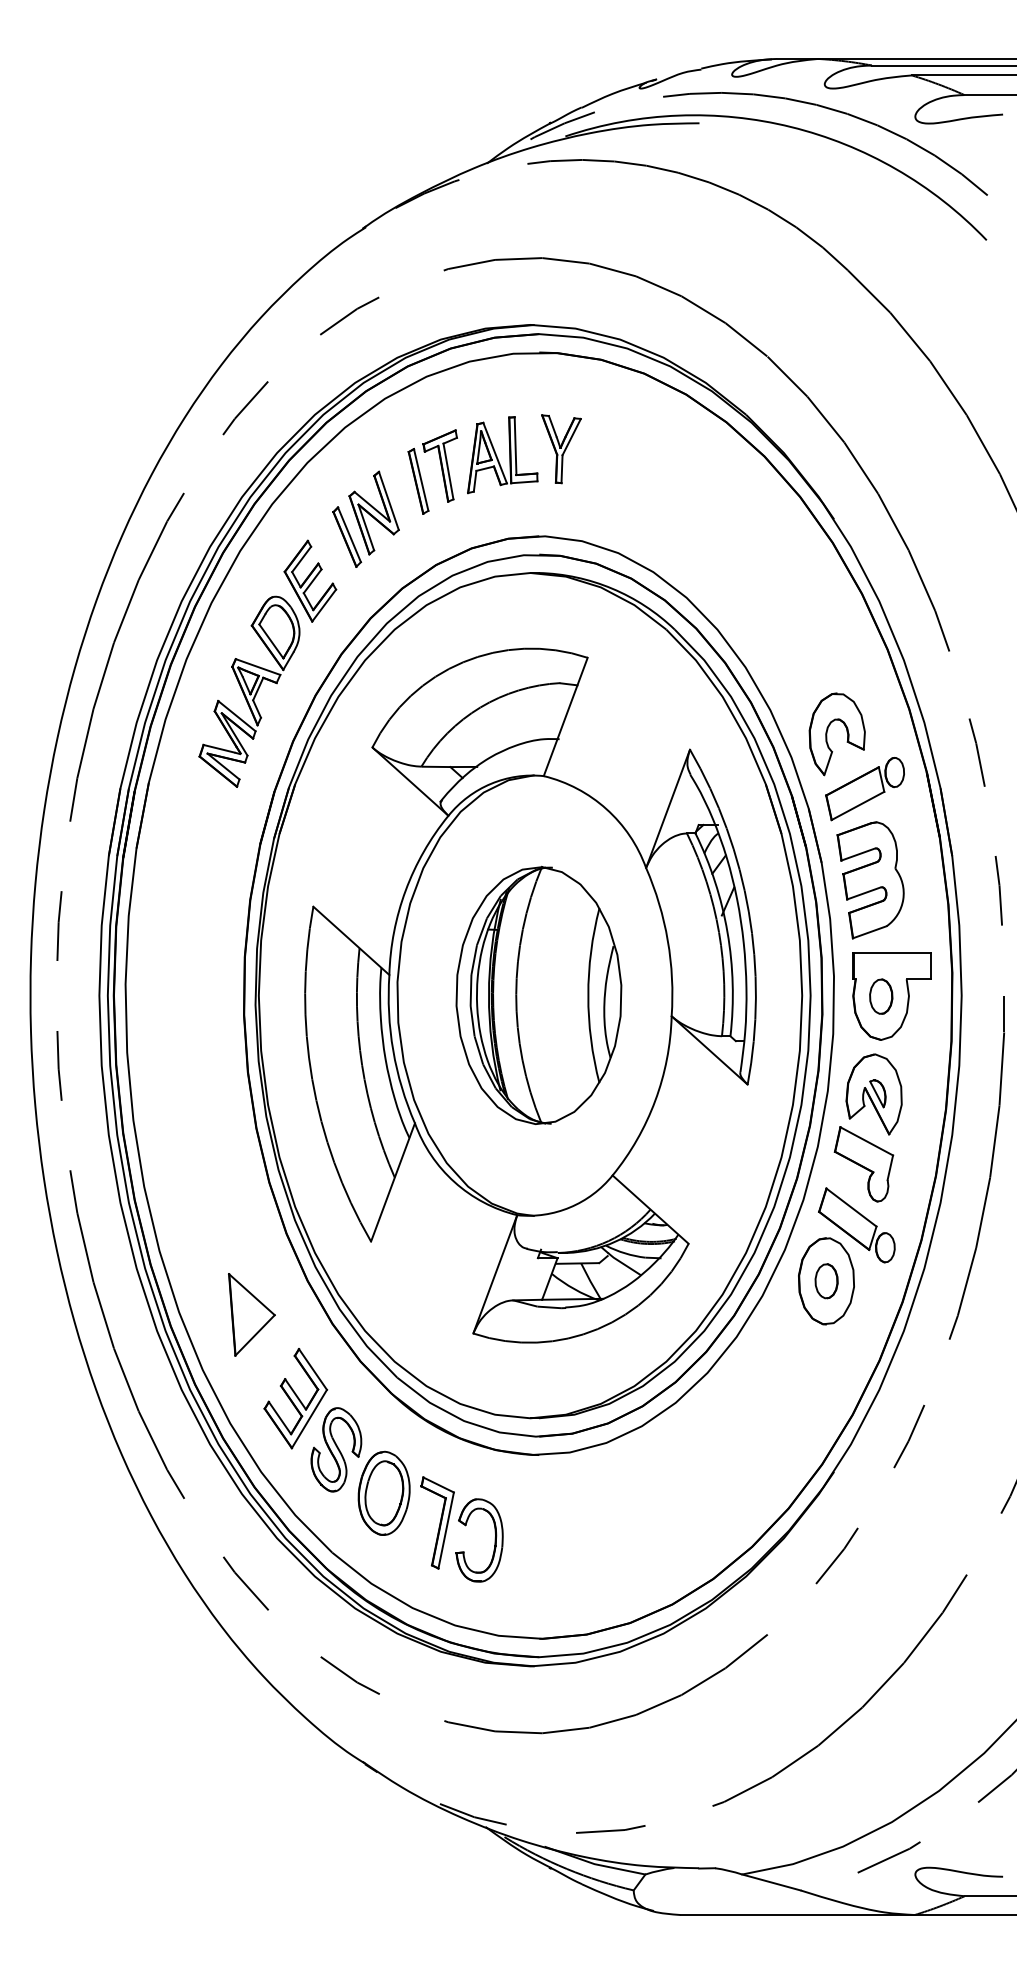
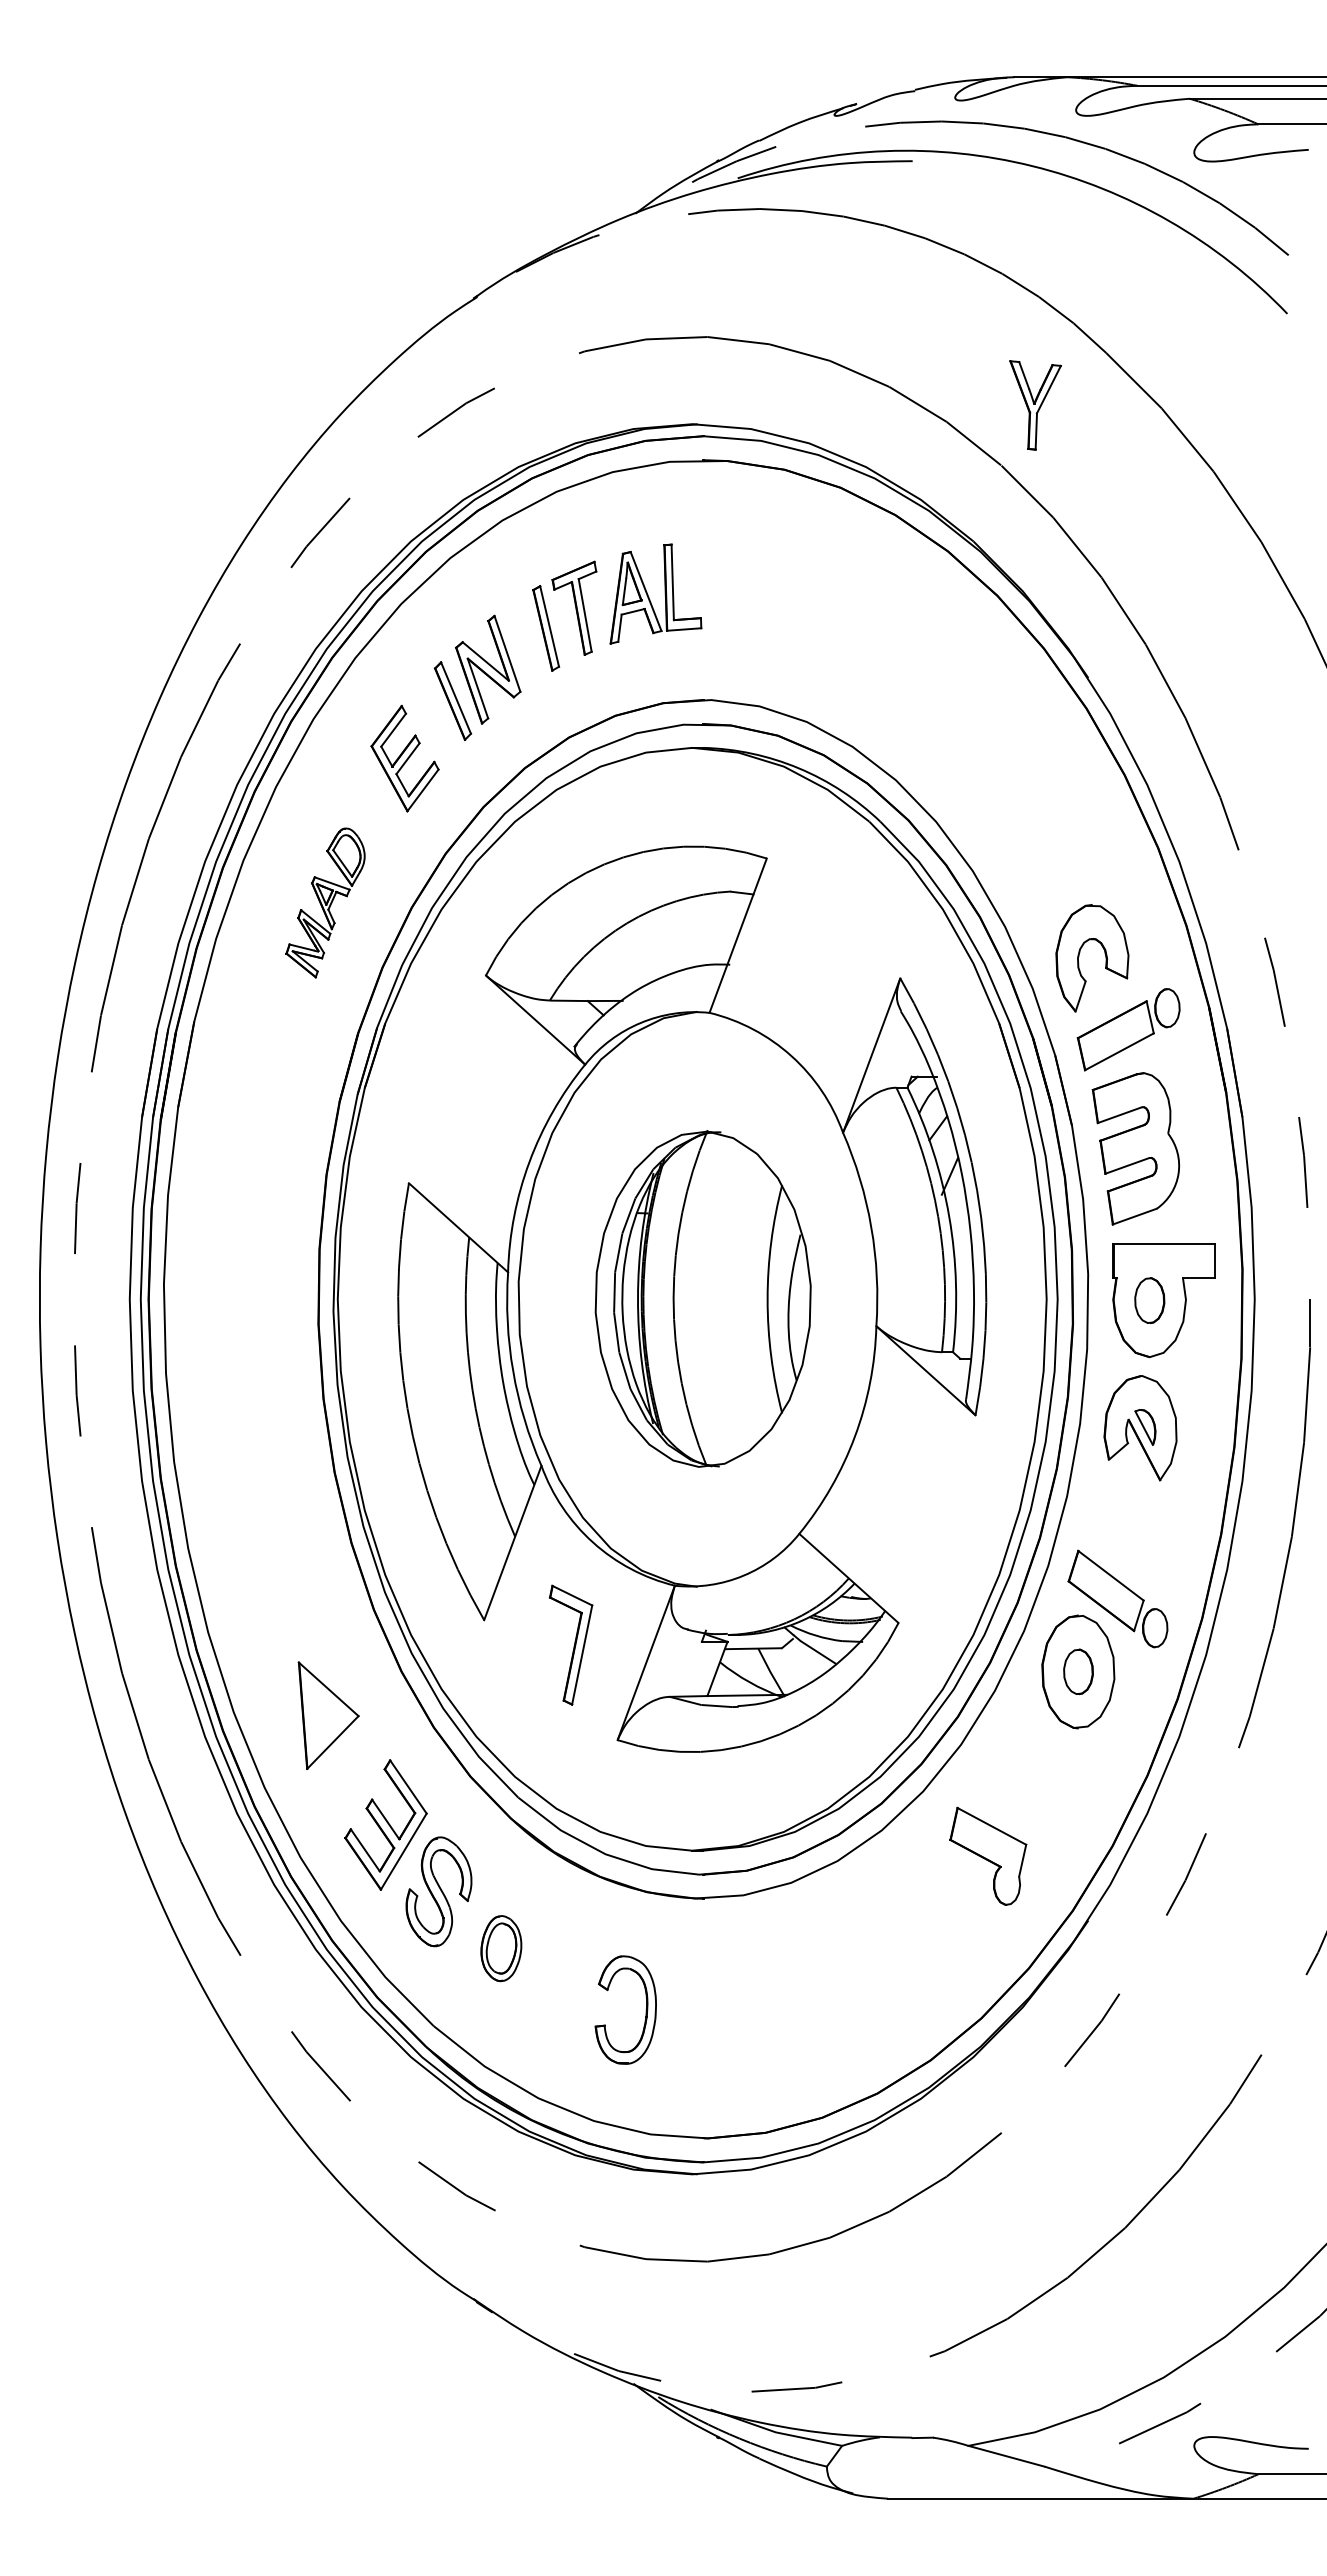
part: (561, 449) -> (1035, 405), moved
part: (249, 691) -> (325, 902), size x0.6
part: (864, 1163) -> (988, 1855), moved
part: (384, 1493) -> (501, 1948), size x0.6
part: (437, 1522) -> (571, 1644), moved

